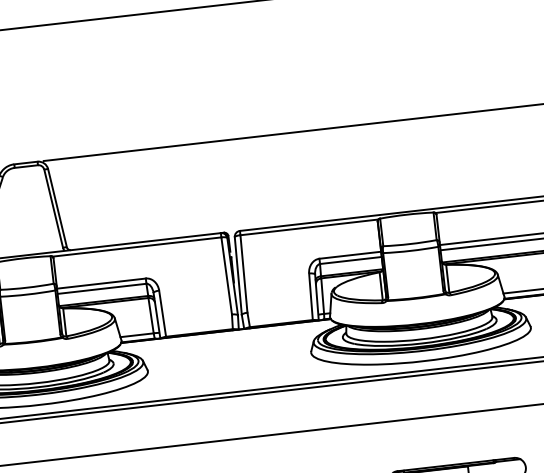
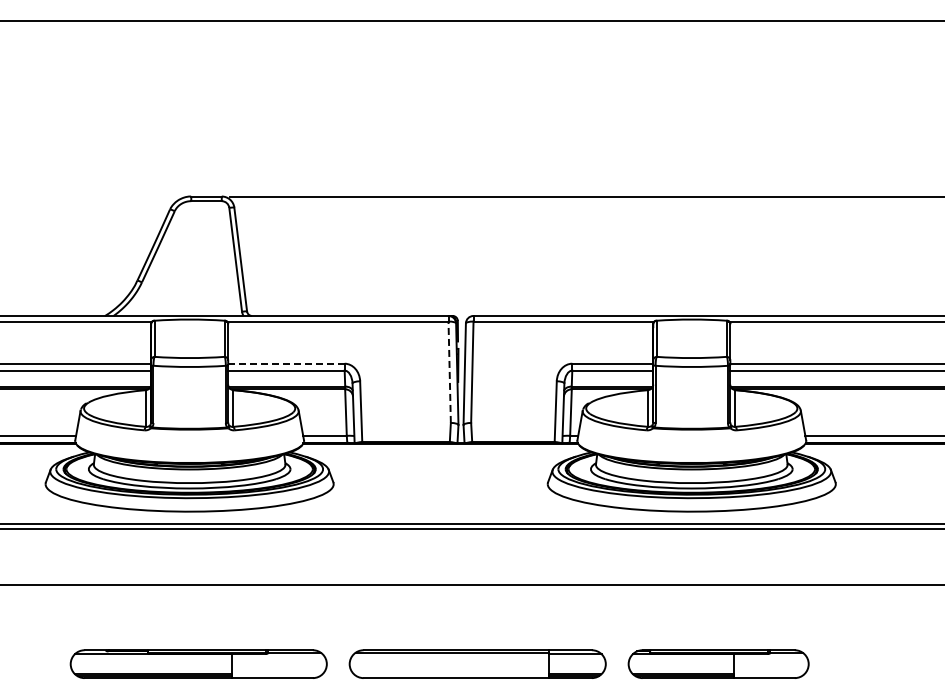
line: (226, 276) -> (449, 372), solid -> dashed
line: (101, 283) -> (286, 363), solid -> dashed

